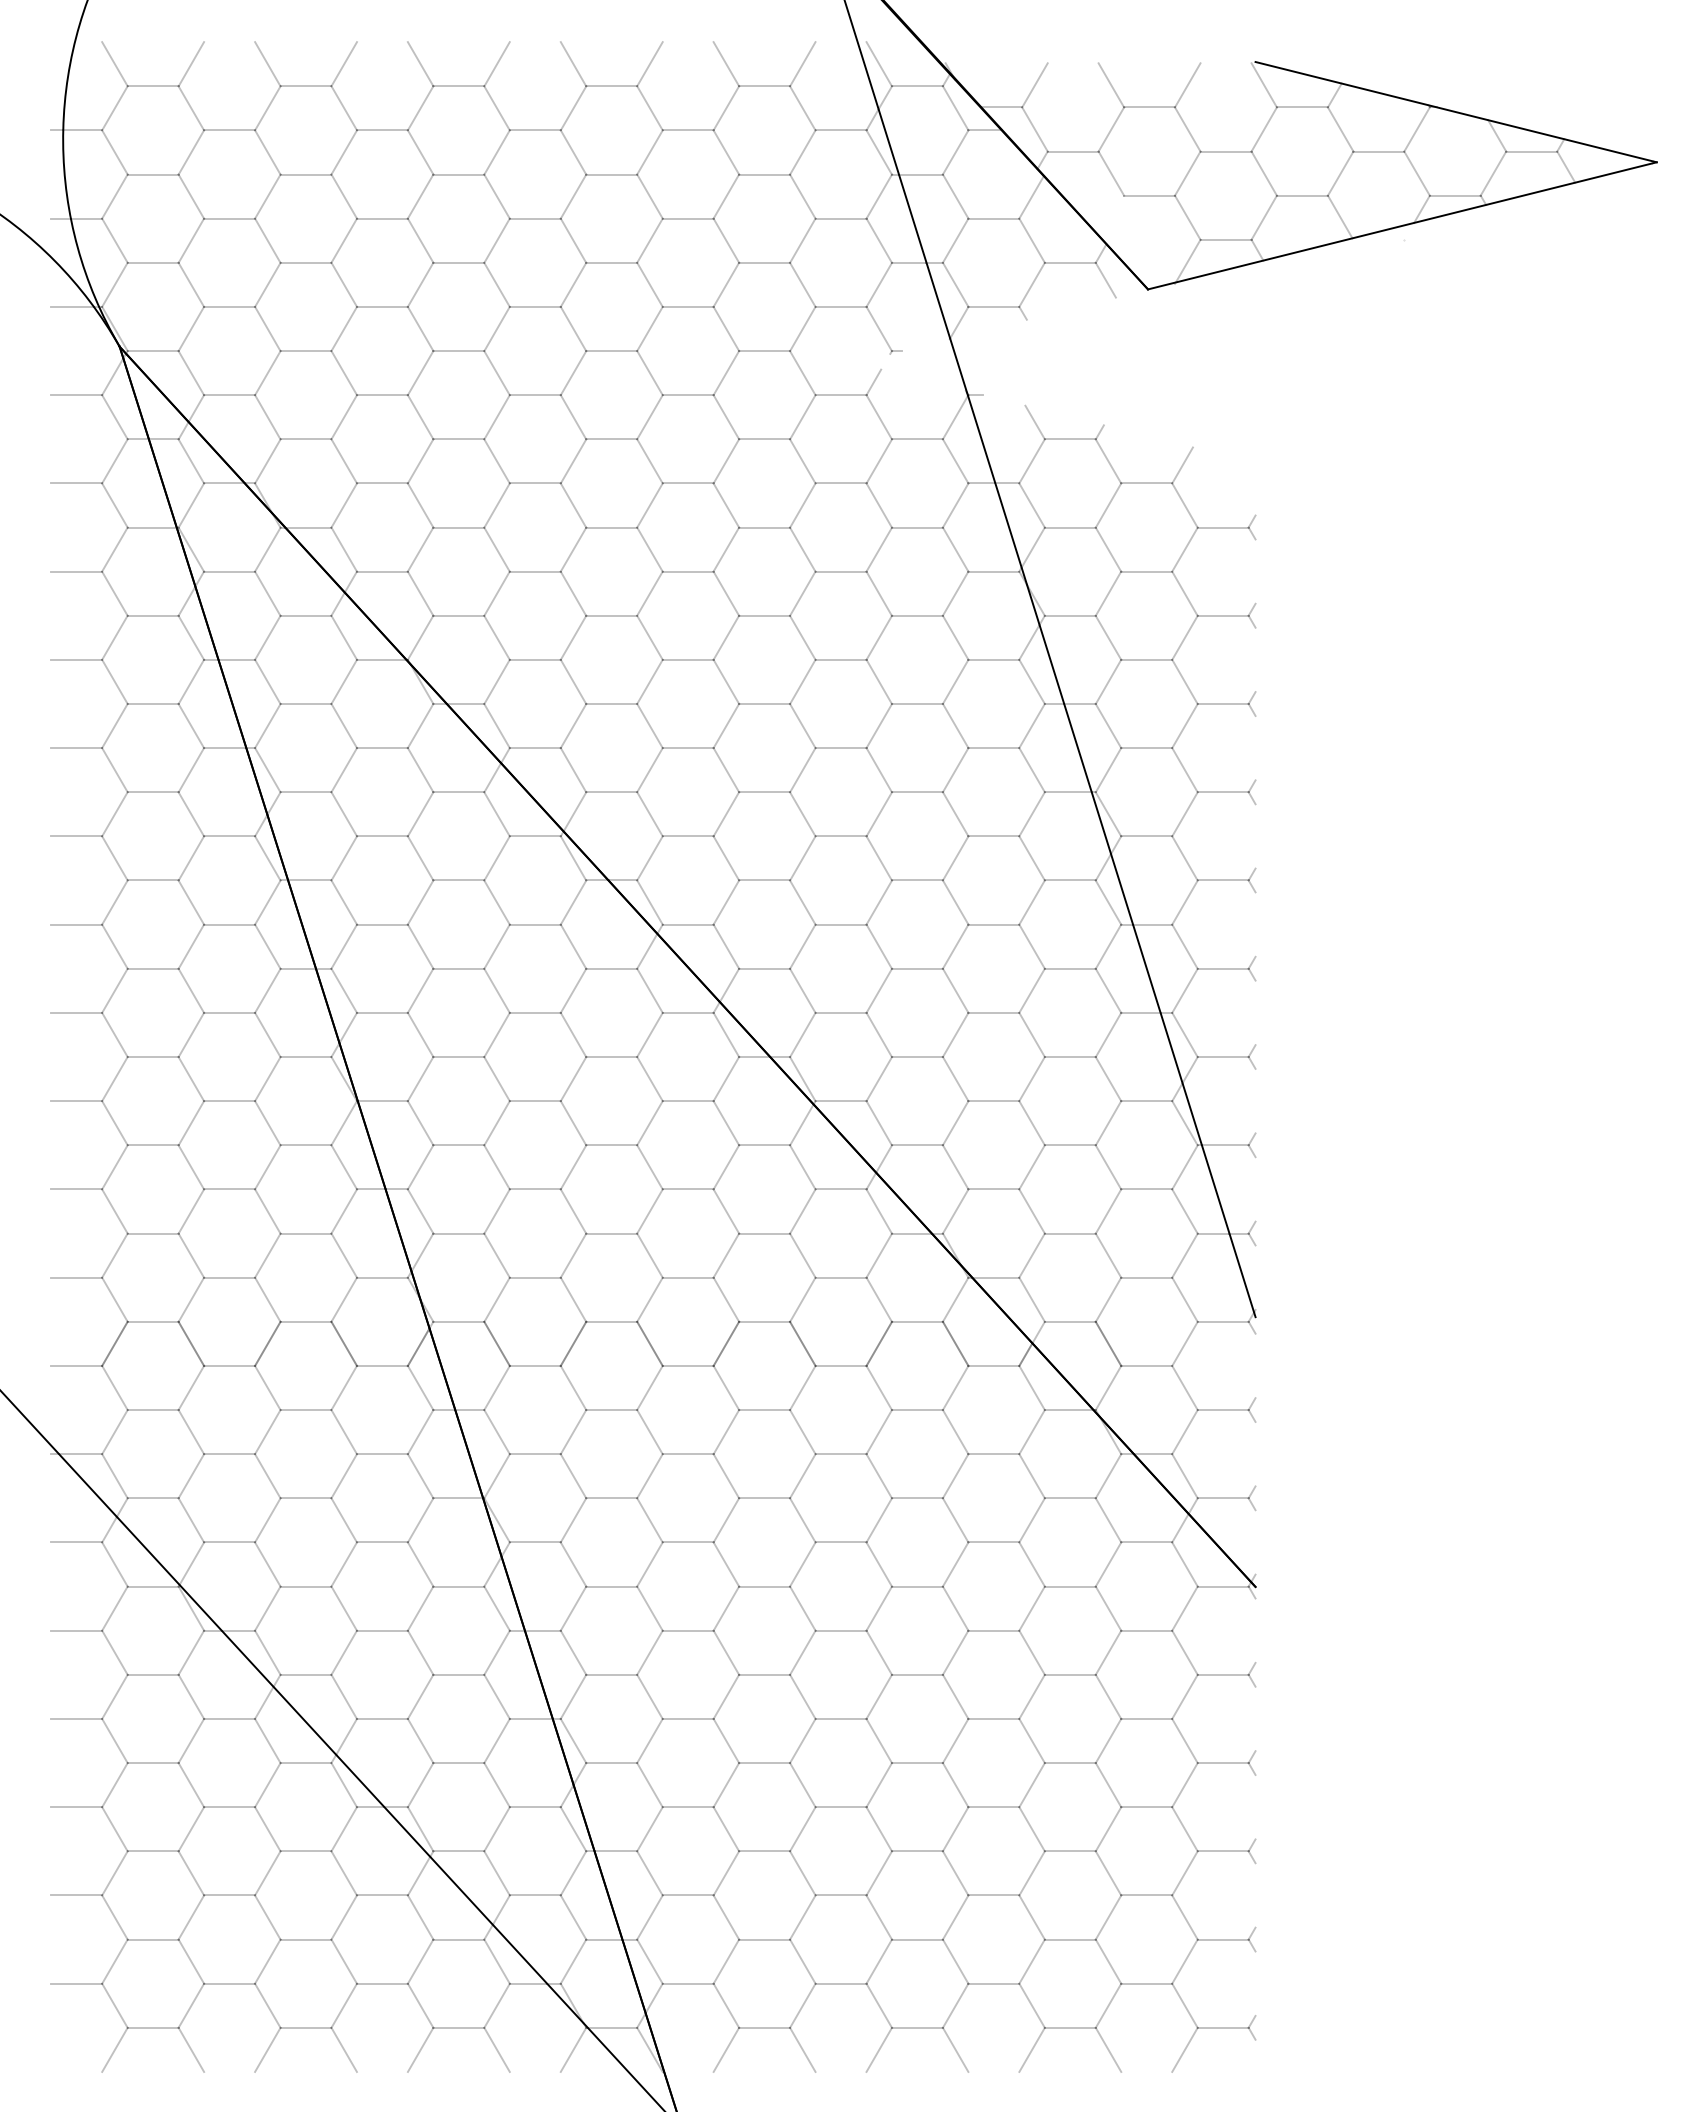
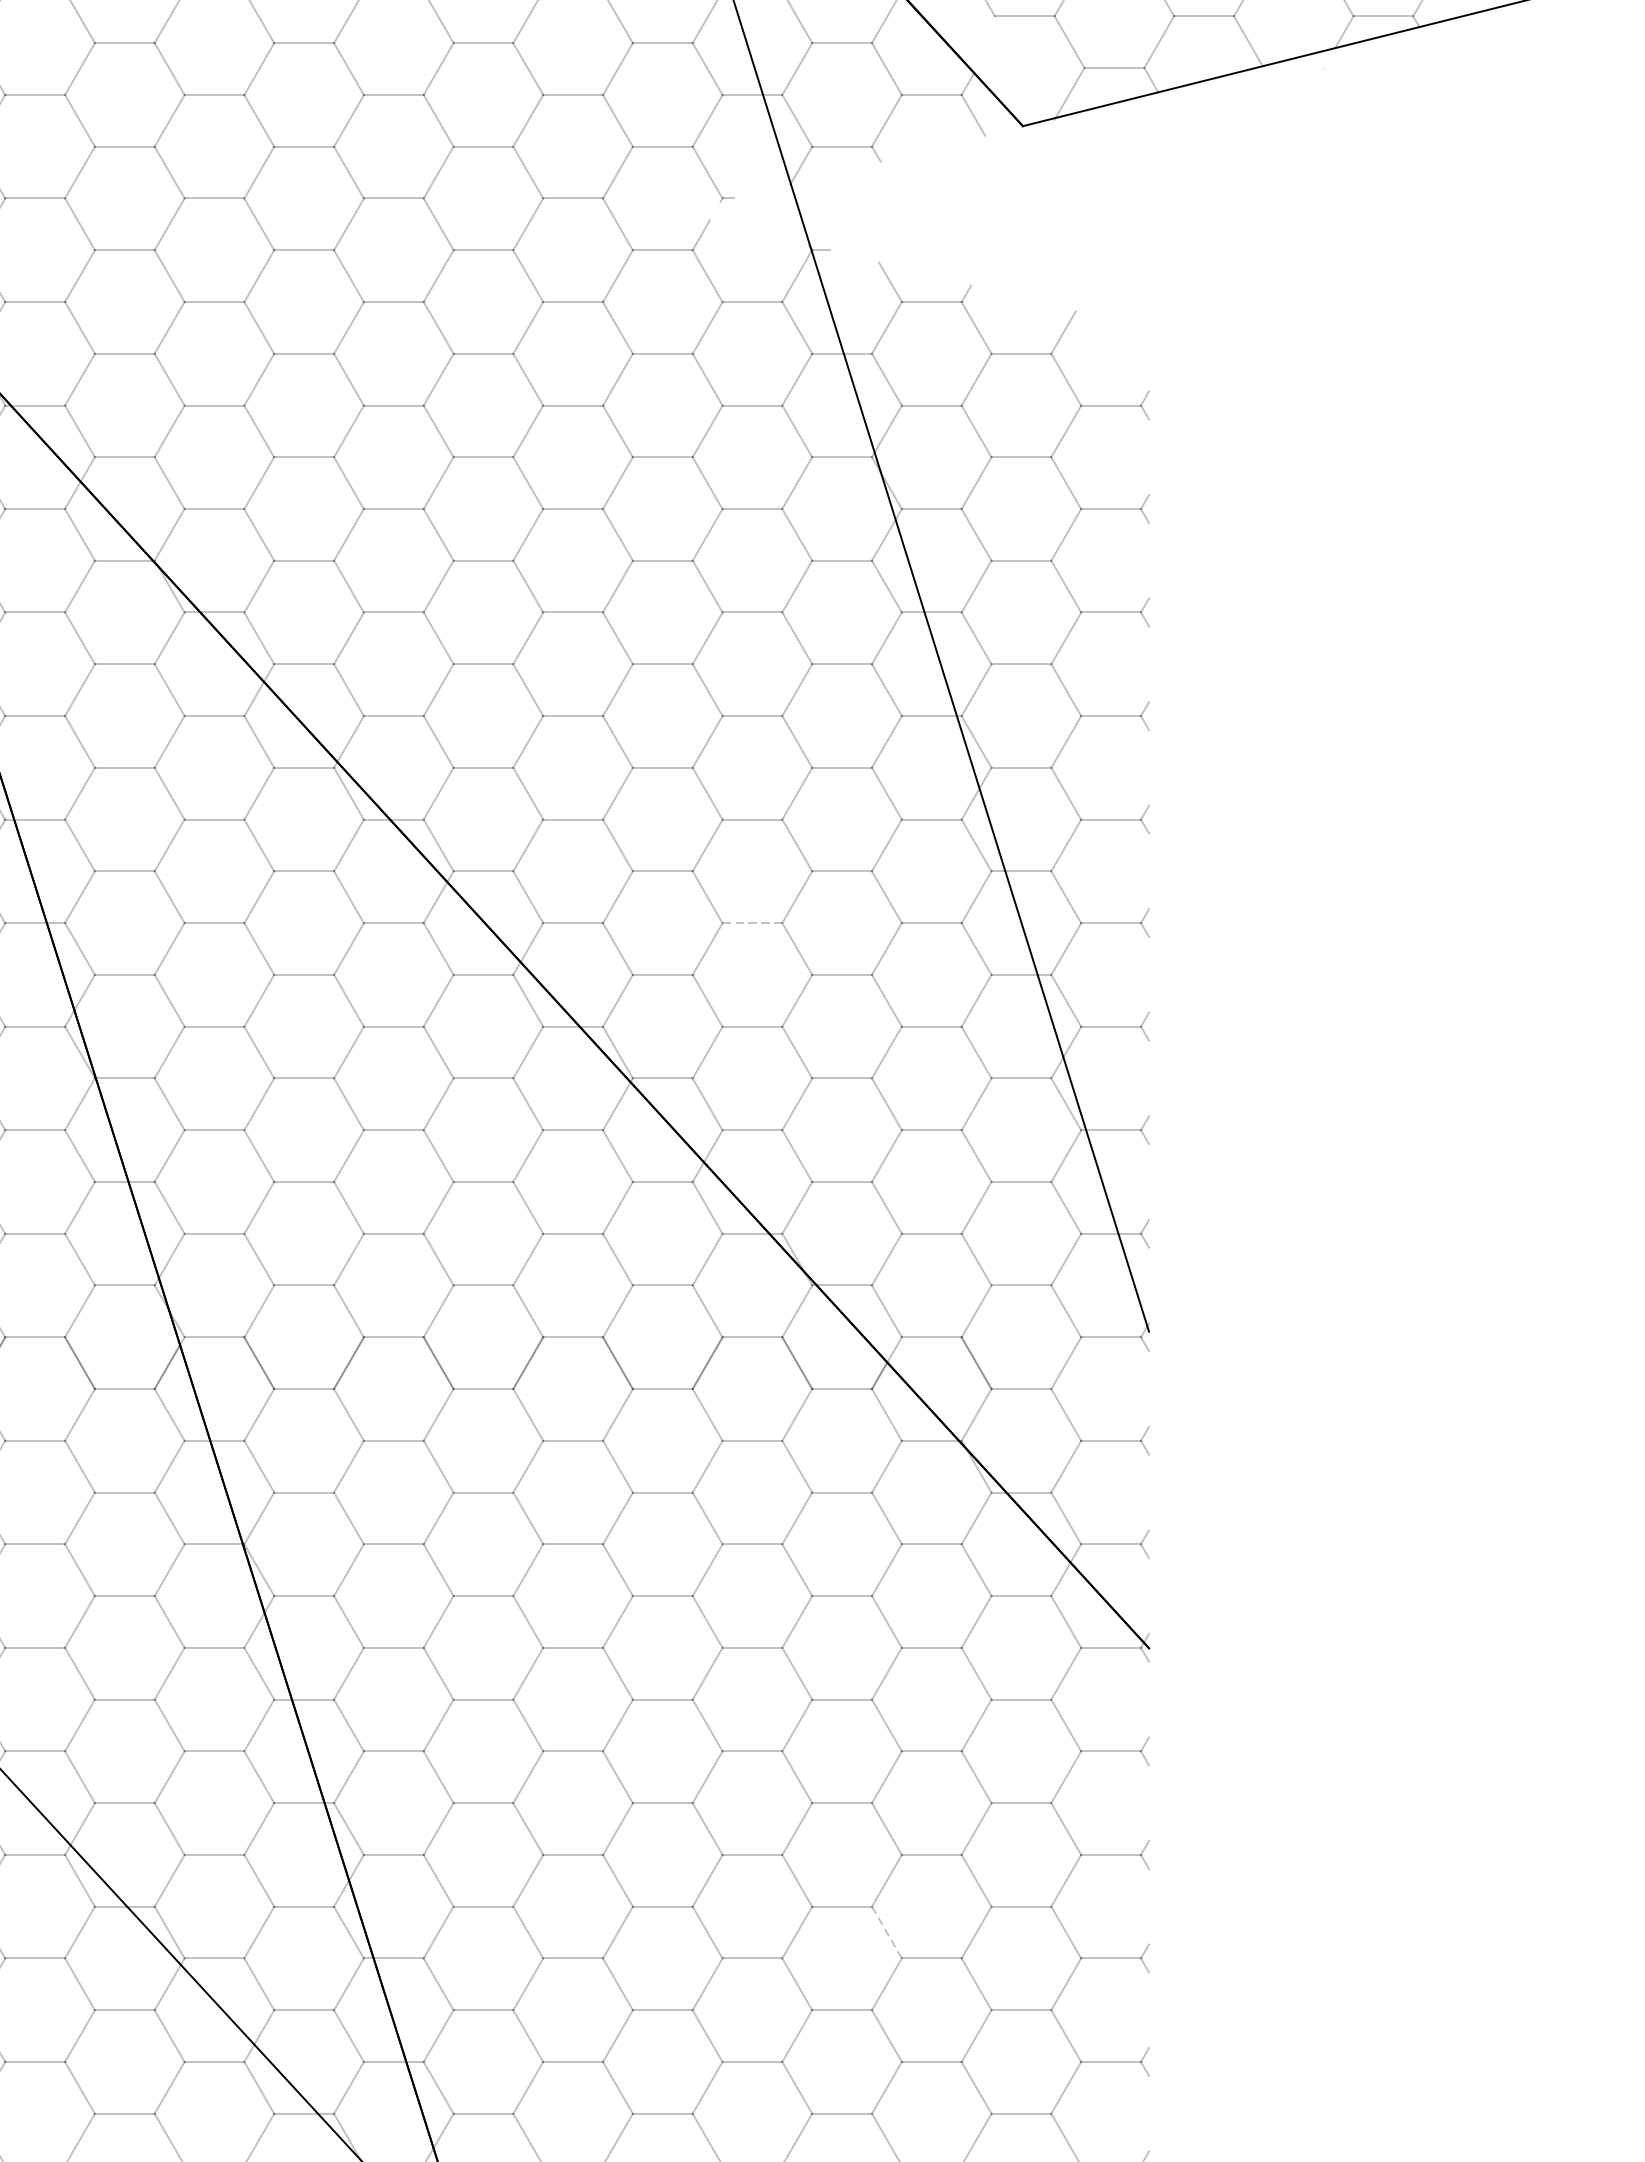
line: (918, 968) -> (753, 922), solid -> dashed
line: (1031, 1828) -> (886, 1931), solid -> dashed

